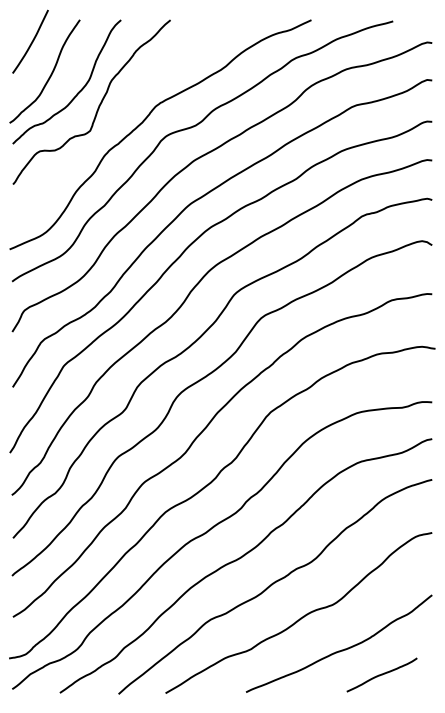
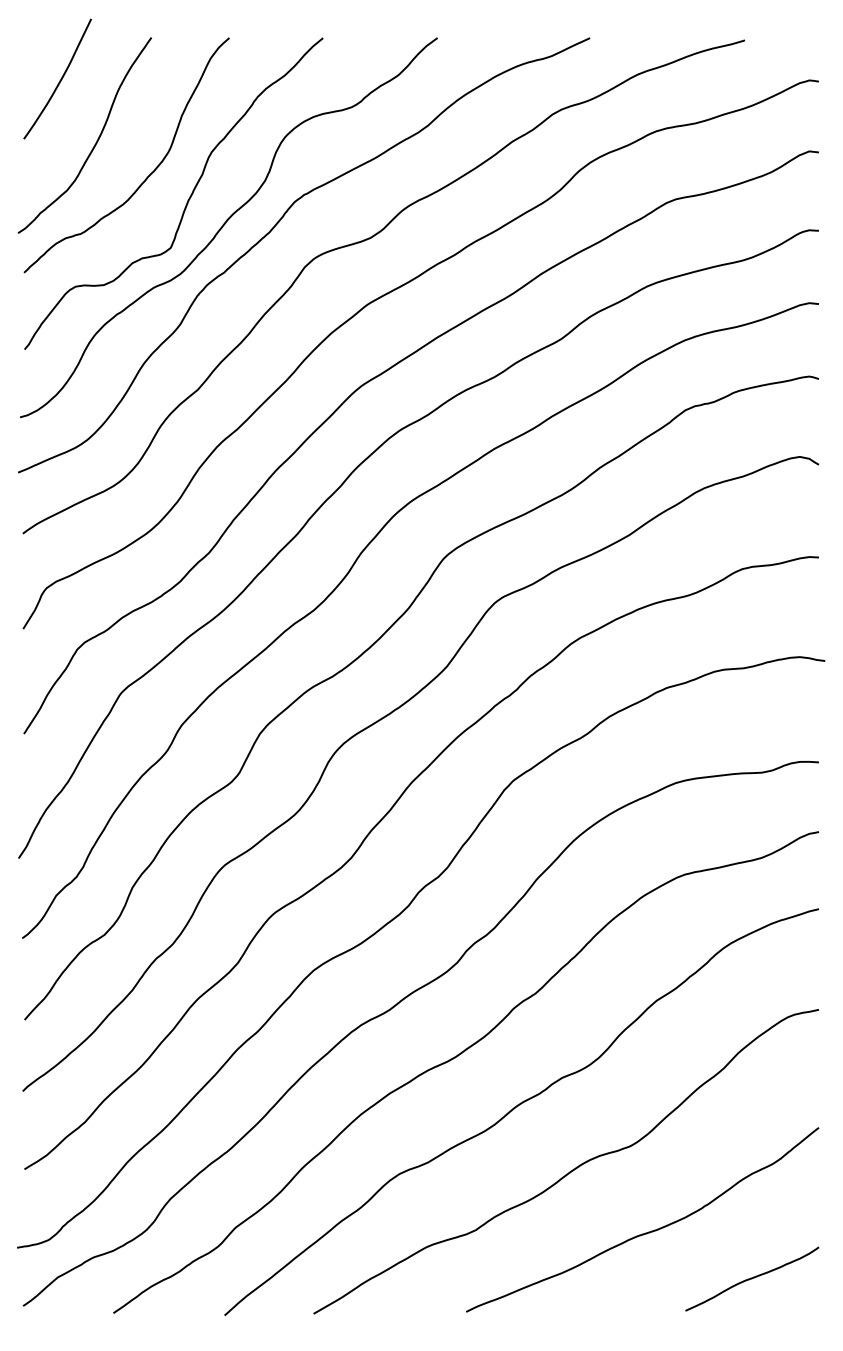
curve: (119, 118) -> (226, 224), added
curve: (381, 674) -> (751, 1278), moved

